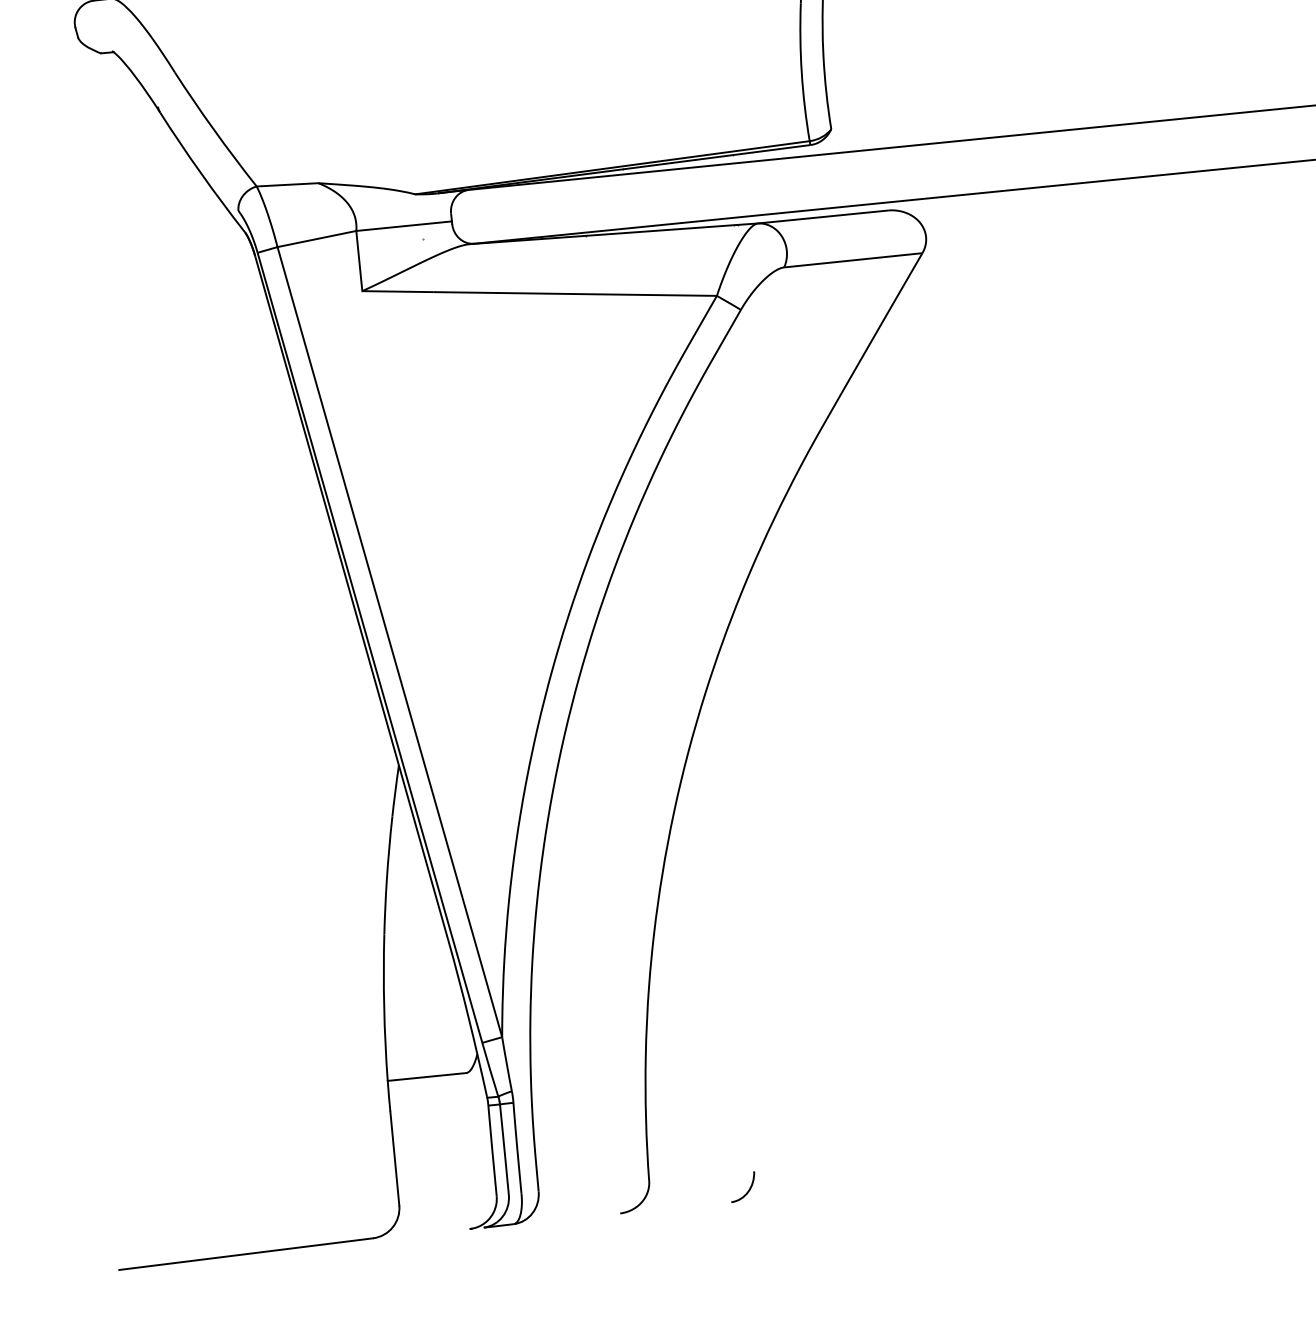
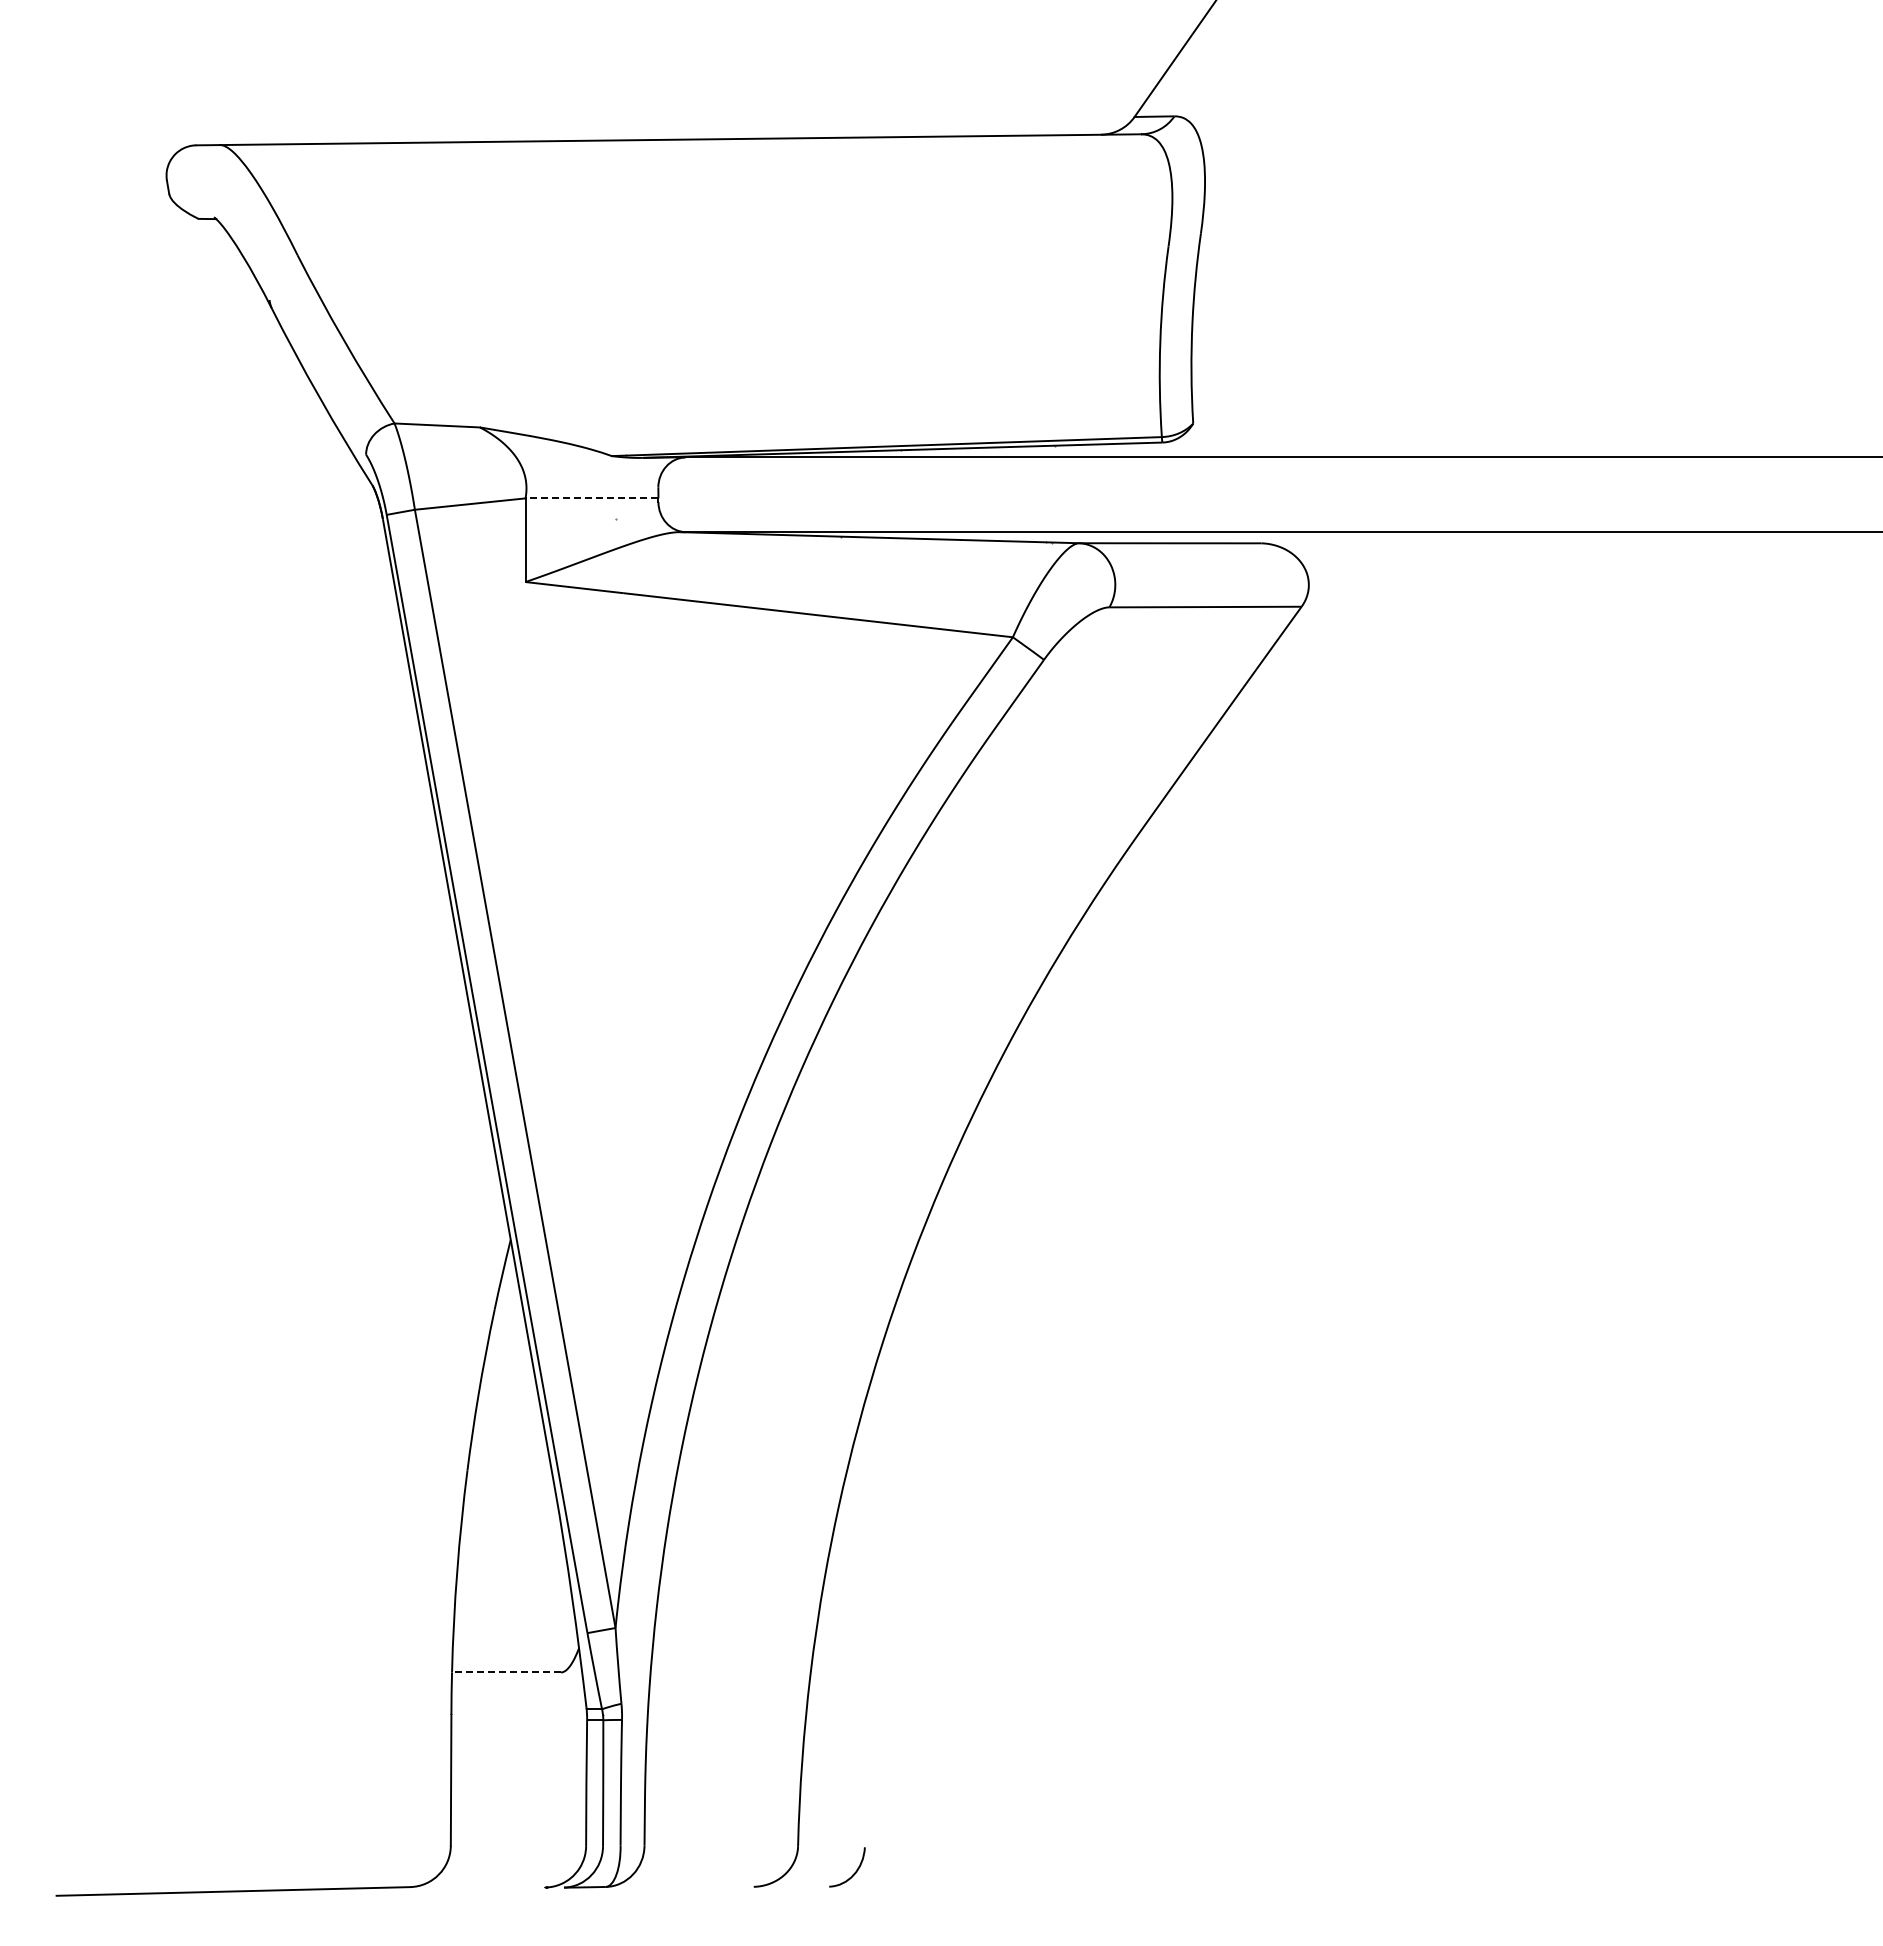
line: (403, 226) -> (591, 498), solid -> dashed
line: (426, 1077) -> (506, 1672), solid -> dashed
curve: (747, 1191) -> (853, 1873), moved

